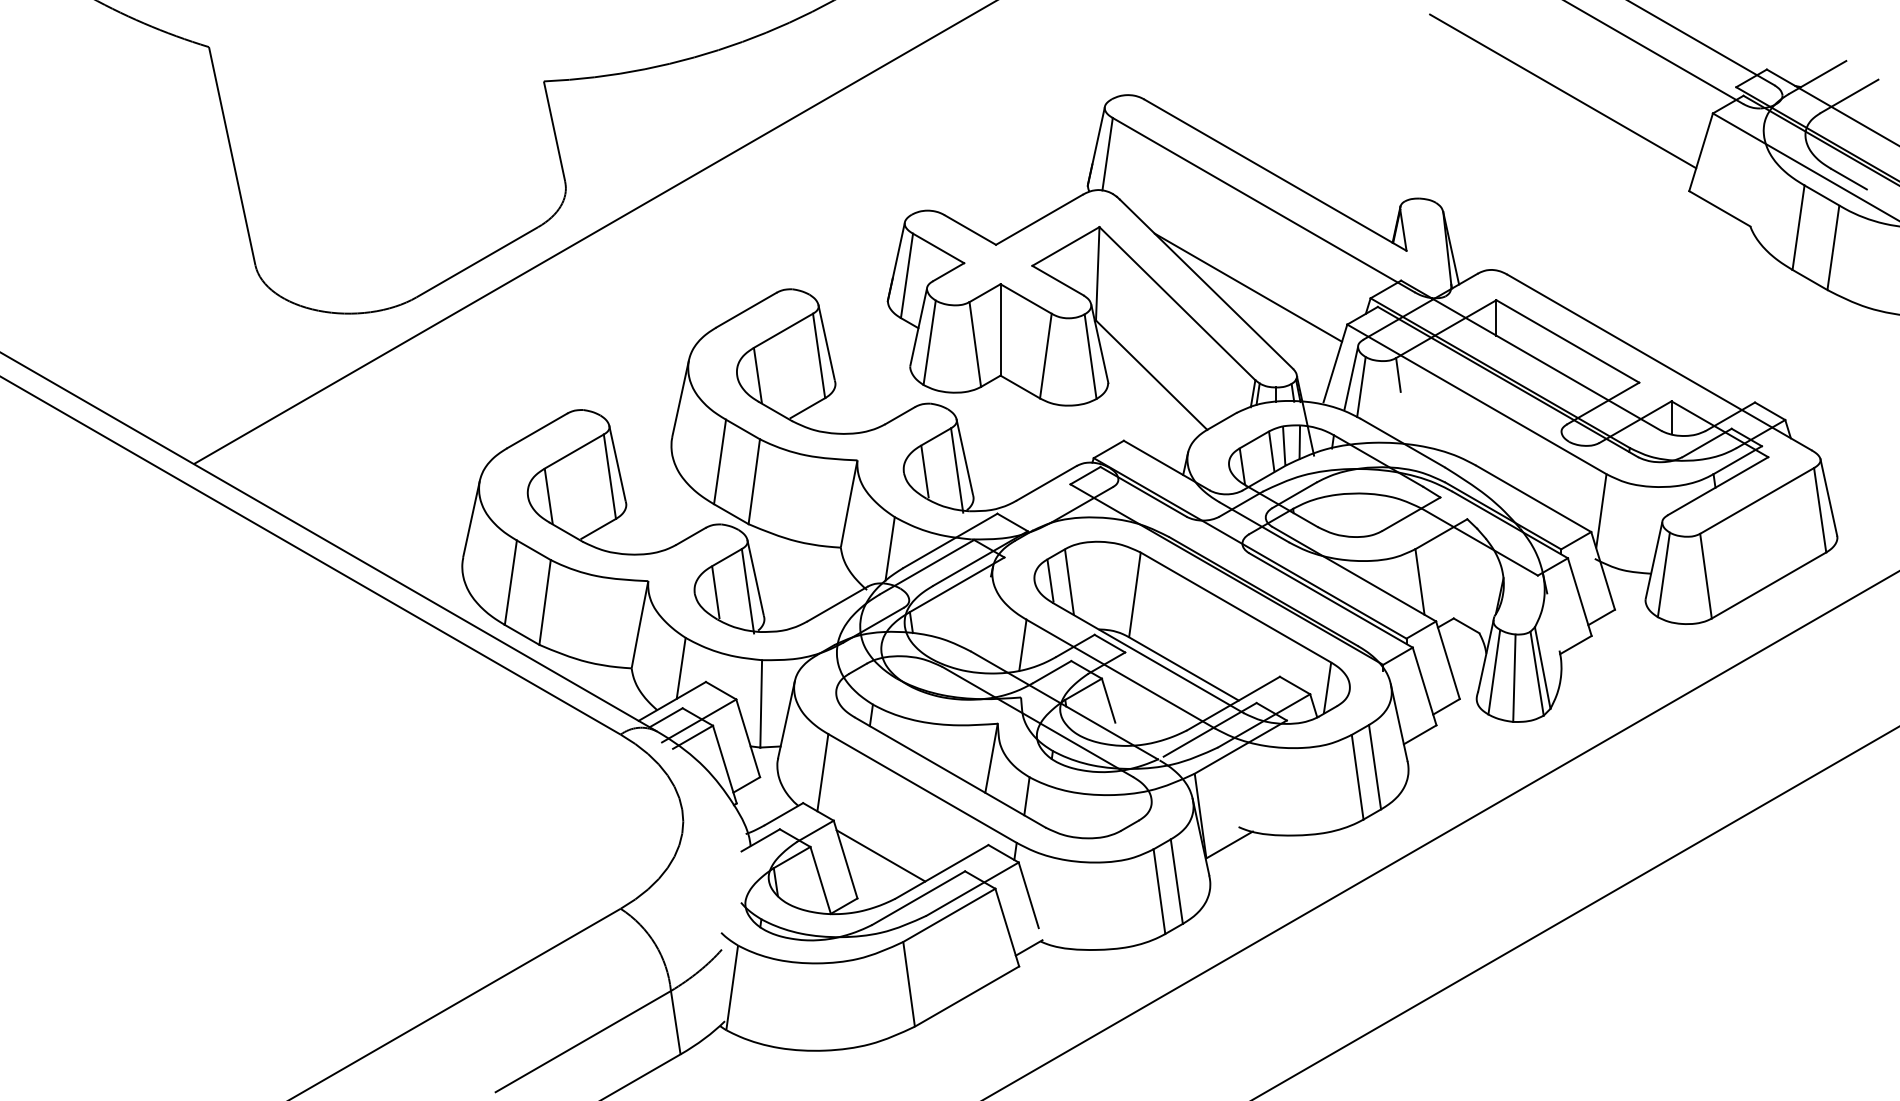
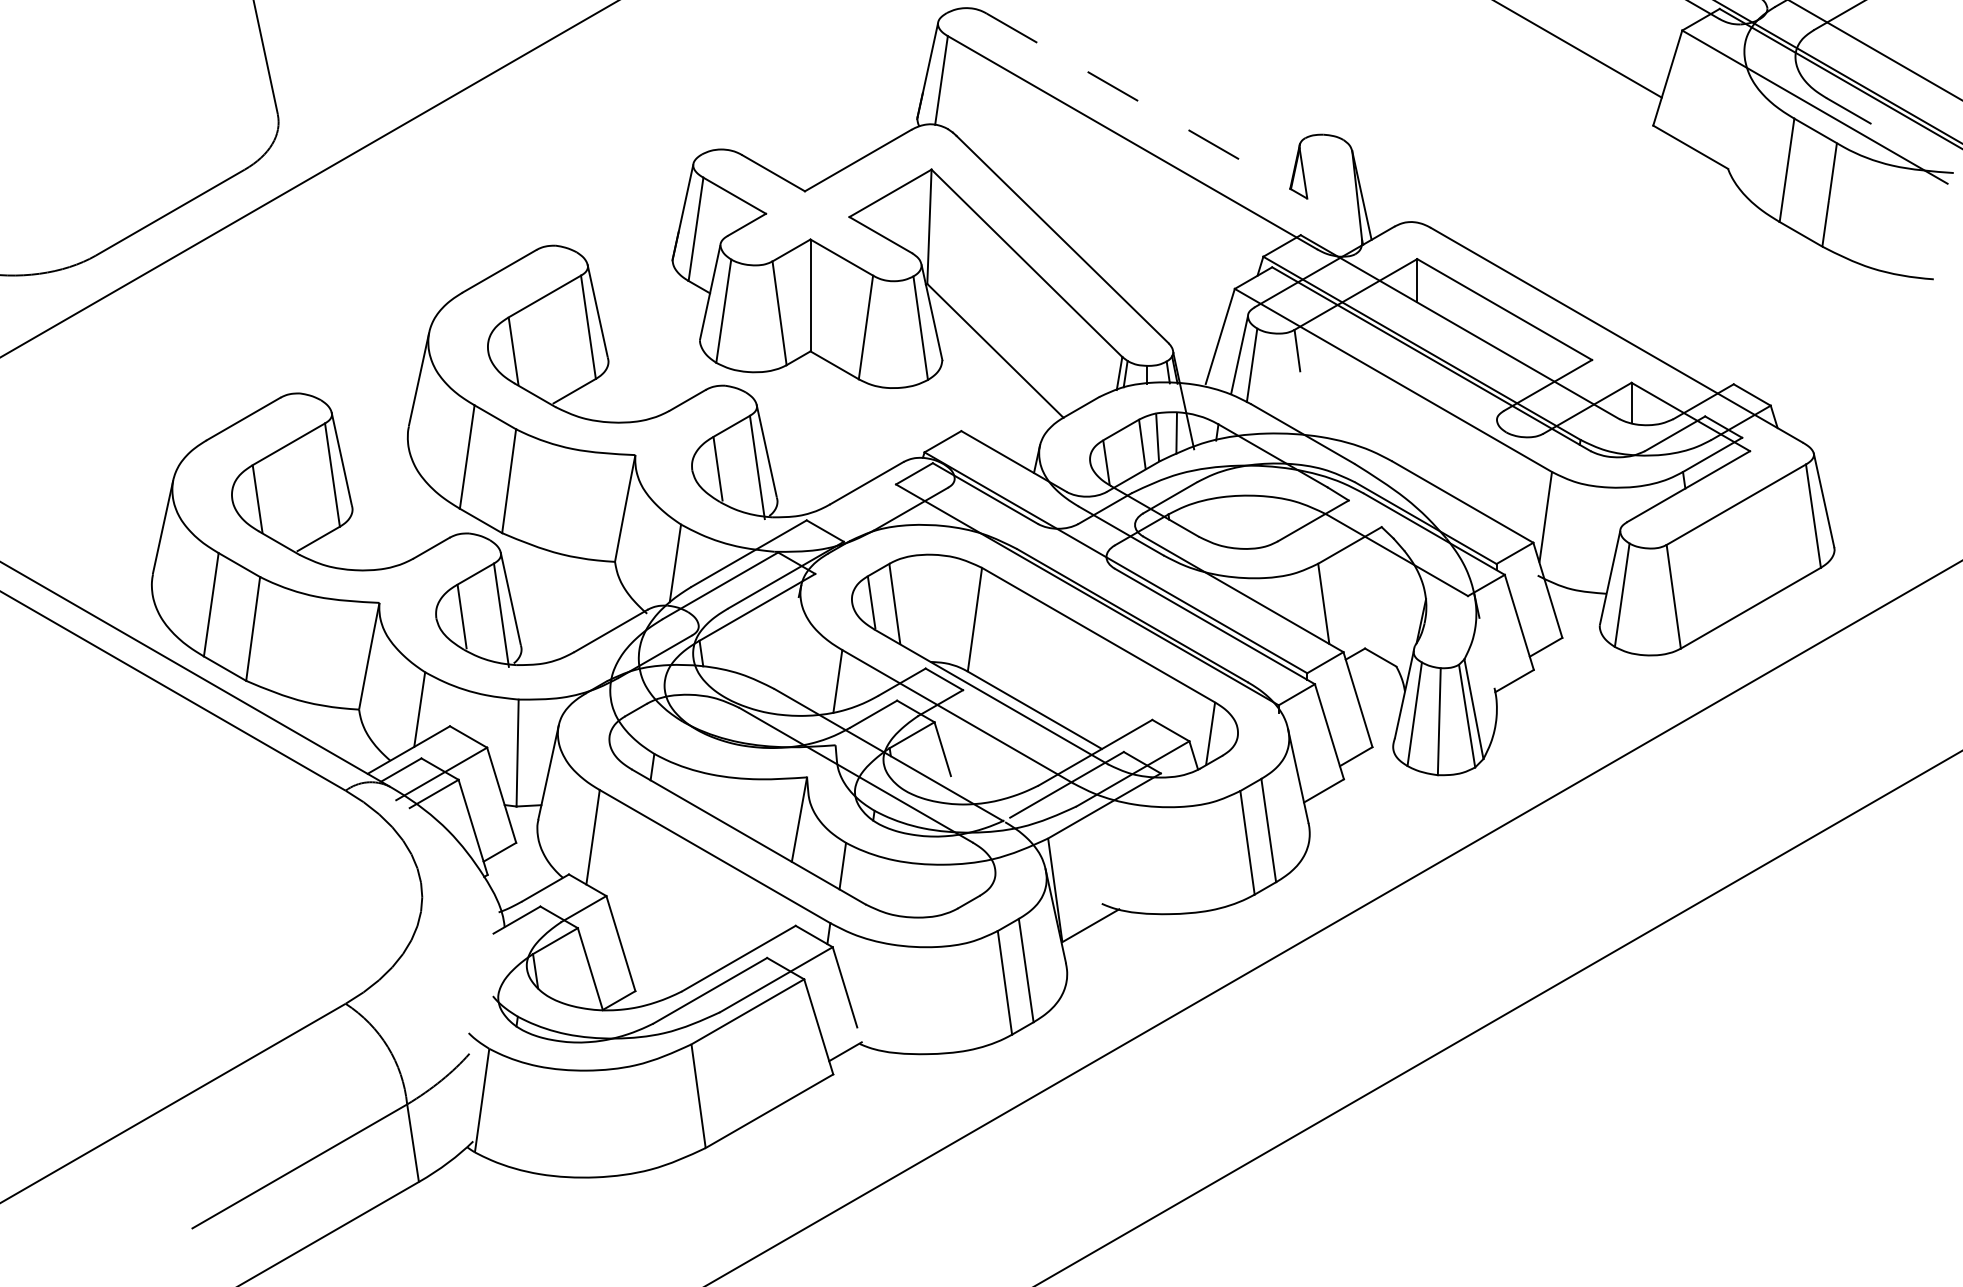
line: (1276, 175) -> (1148, 106), solid -> dashed
line: (1248, 287) -> (1113, 243), removed
line: (880, 855) -> (663, 938), removed

